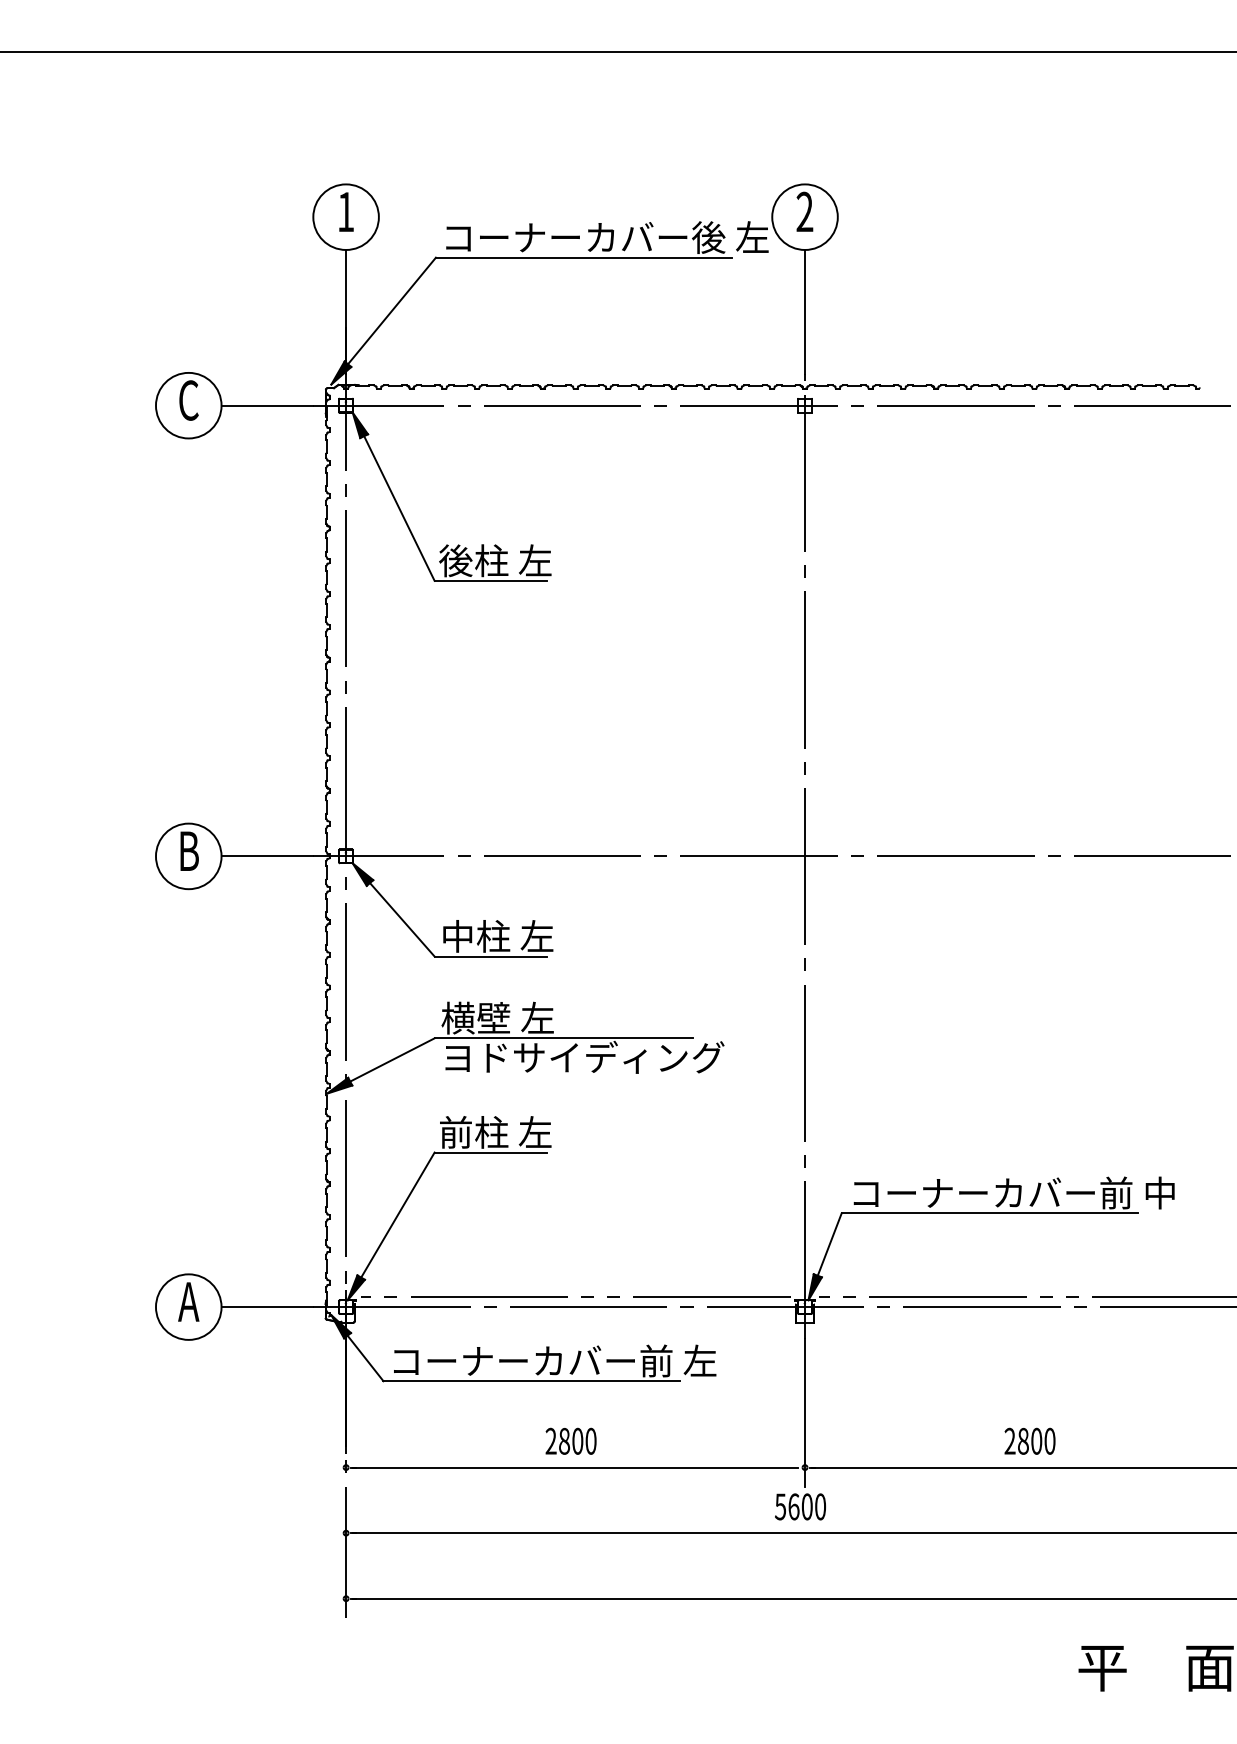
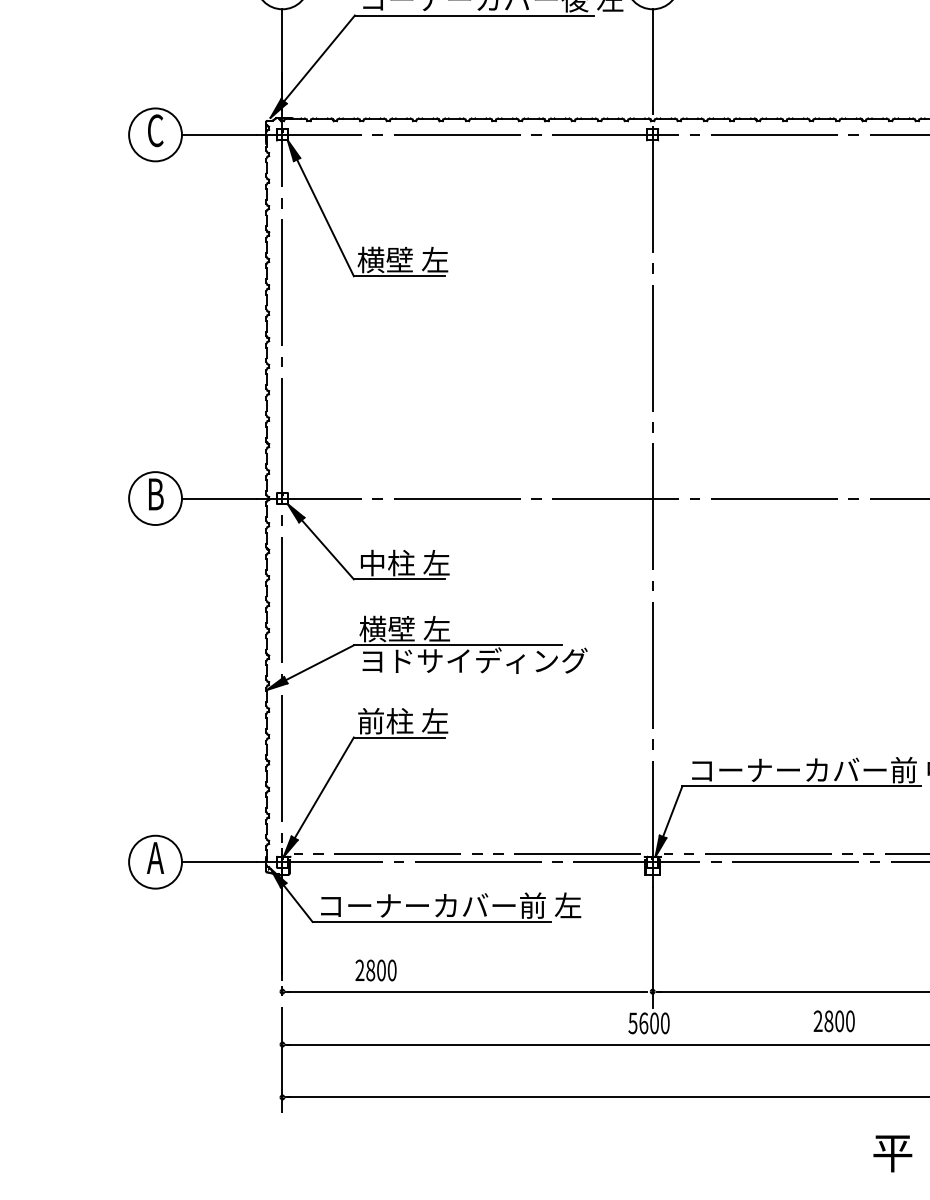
text: (473, 560) -> (385, 259), 後柱 左 -> 横壁 左
text: (570, 1440) -> (375, 969), moved
text: (1029, 1440) -> (833, 1020), moved

